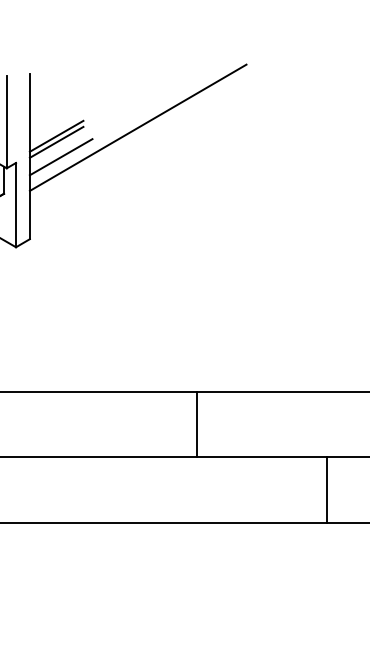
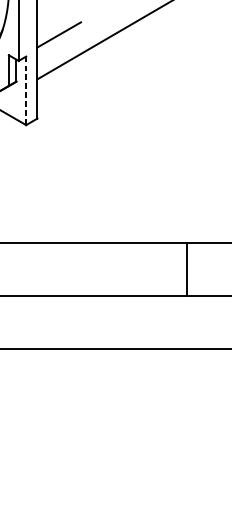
line: (56, 141) -> (59, 39), removed
line: (60, 157) -> (62, 52), removed
line: (16, 205) -> (26, 91), solid -> dashed
line: (196, 424) -> (186, 269), moved

